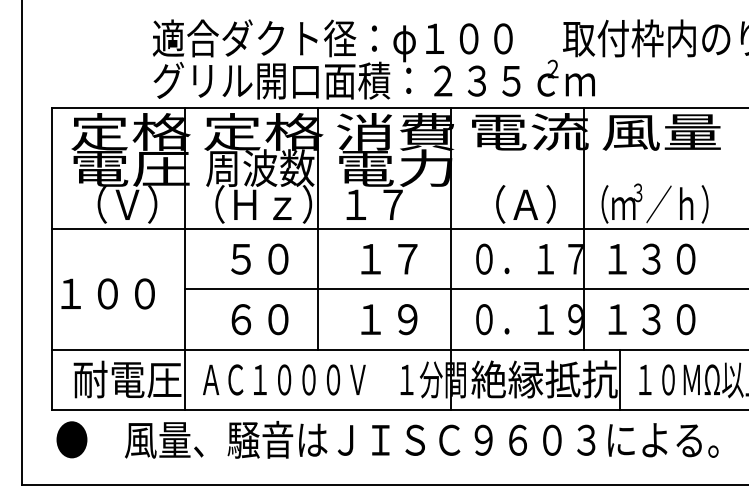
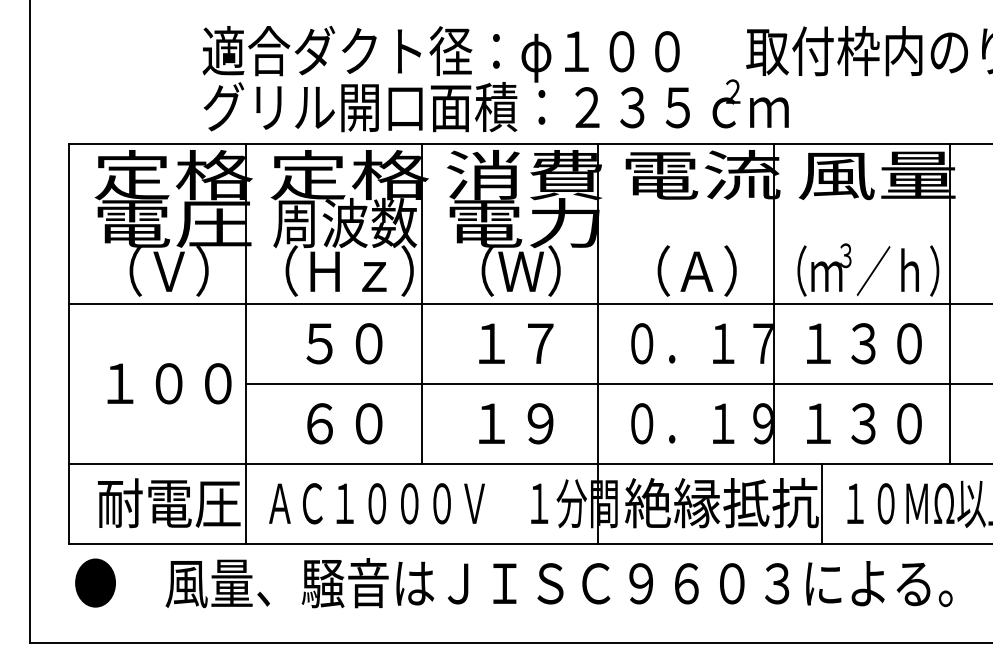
text: (384, 203) -> (509, 270), １７ -> （Ｗ）
line: (716, 228) -> (949, 303), added
text: (108, 293) -> (169, 383), moved

